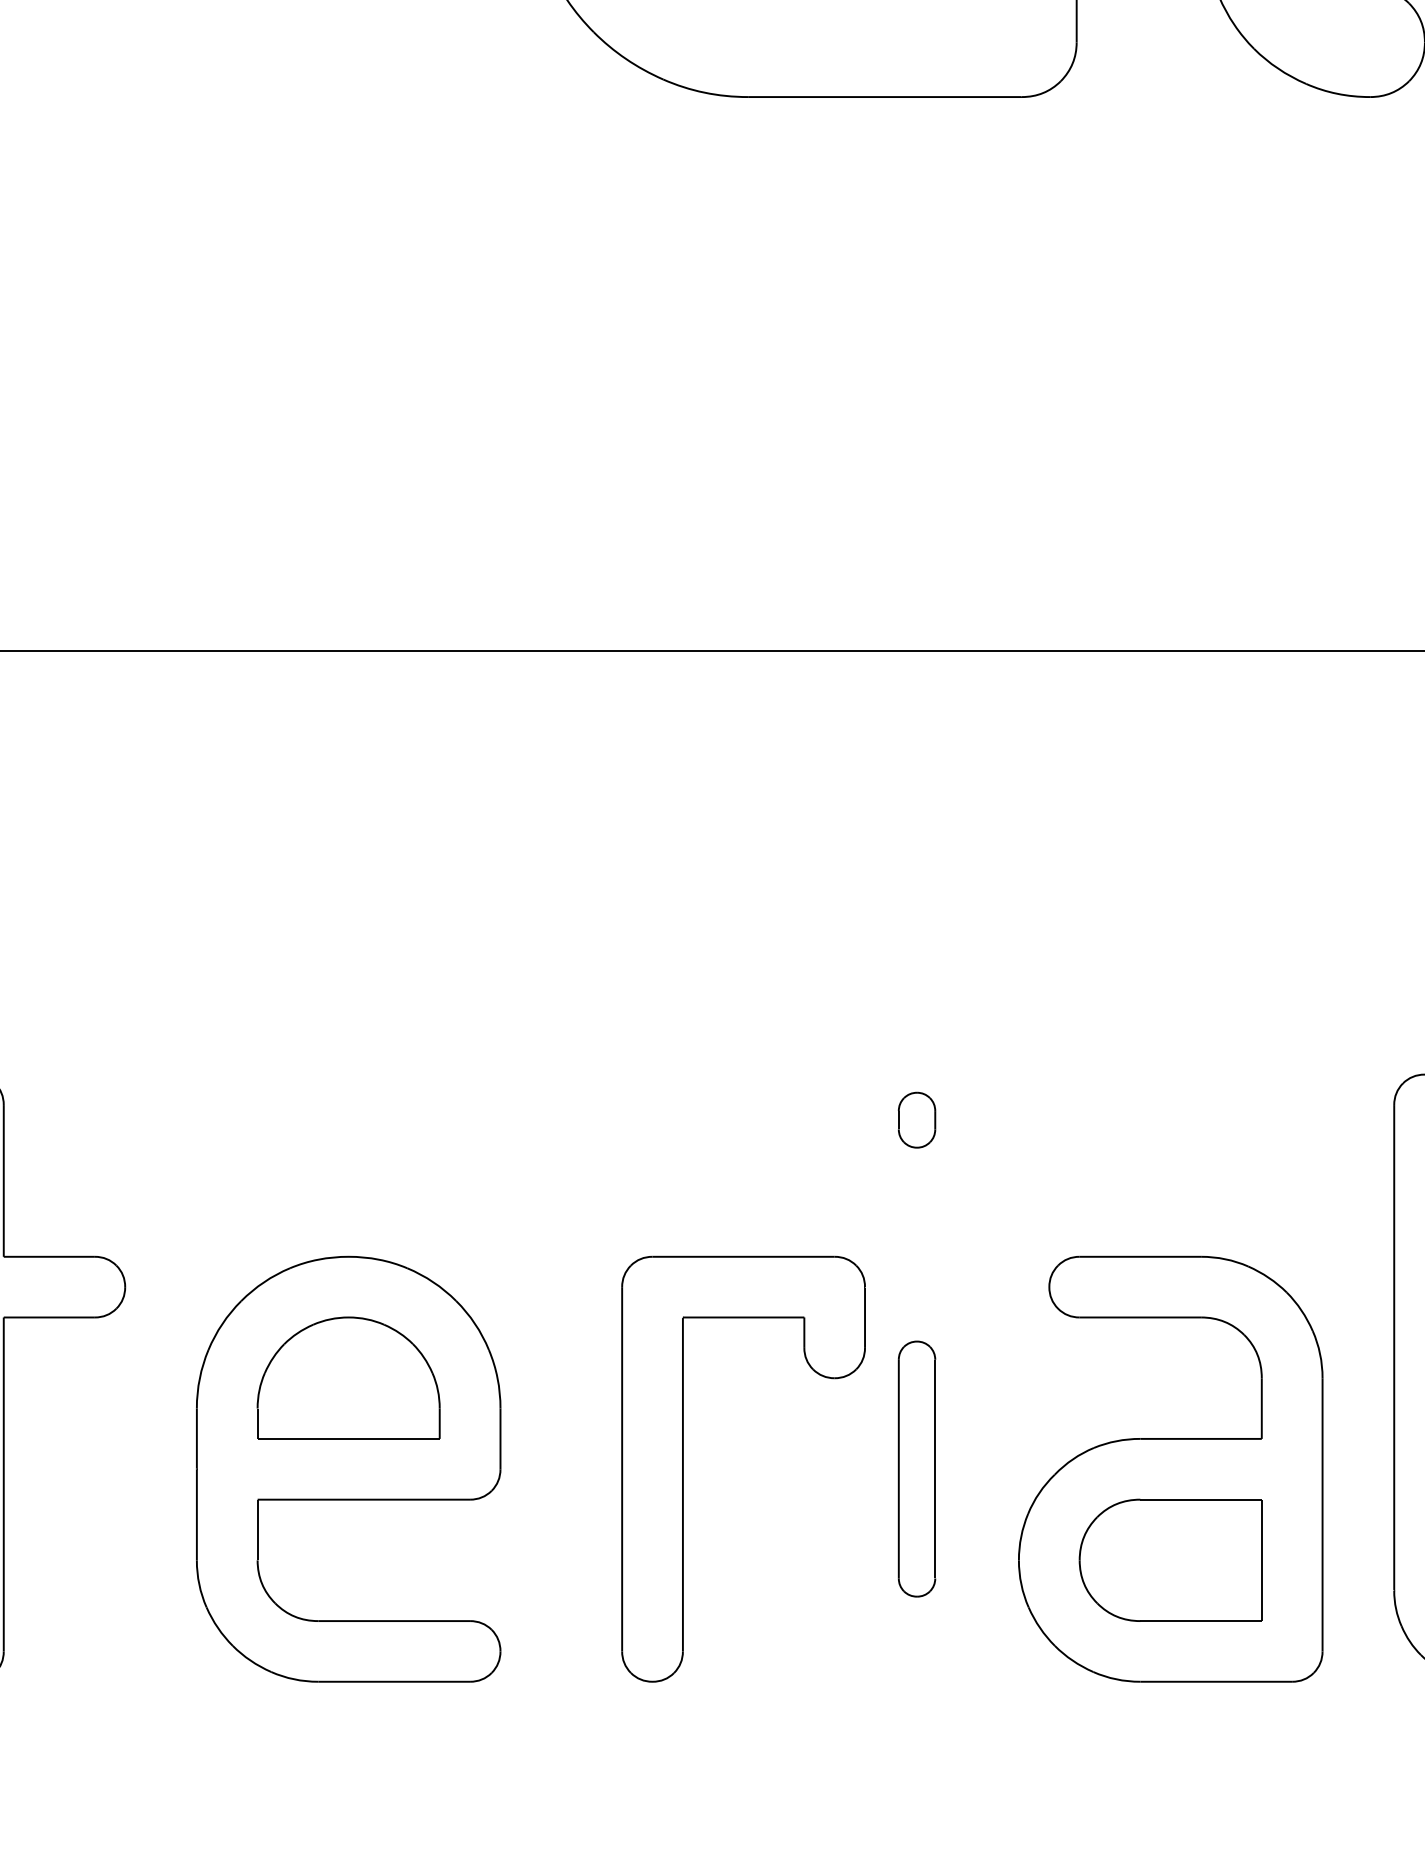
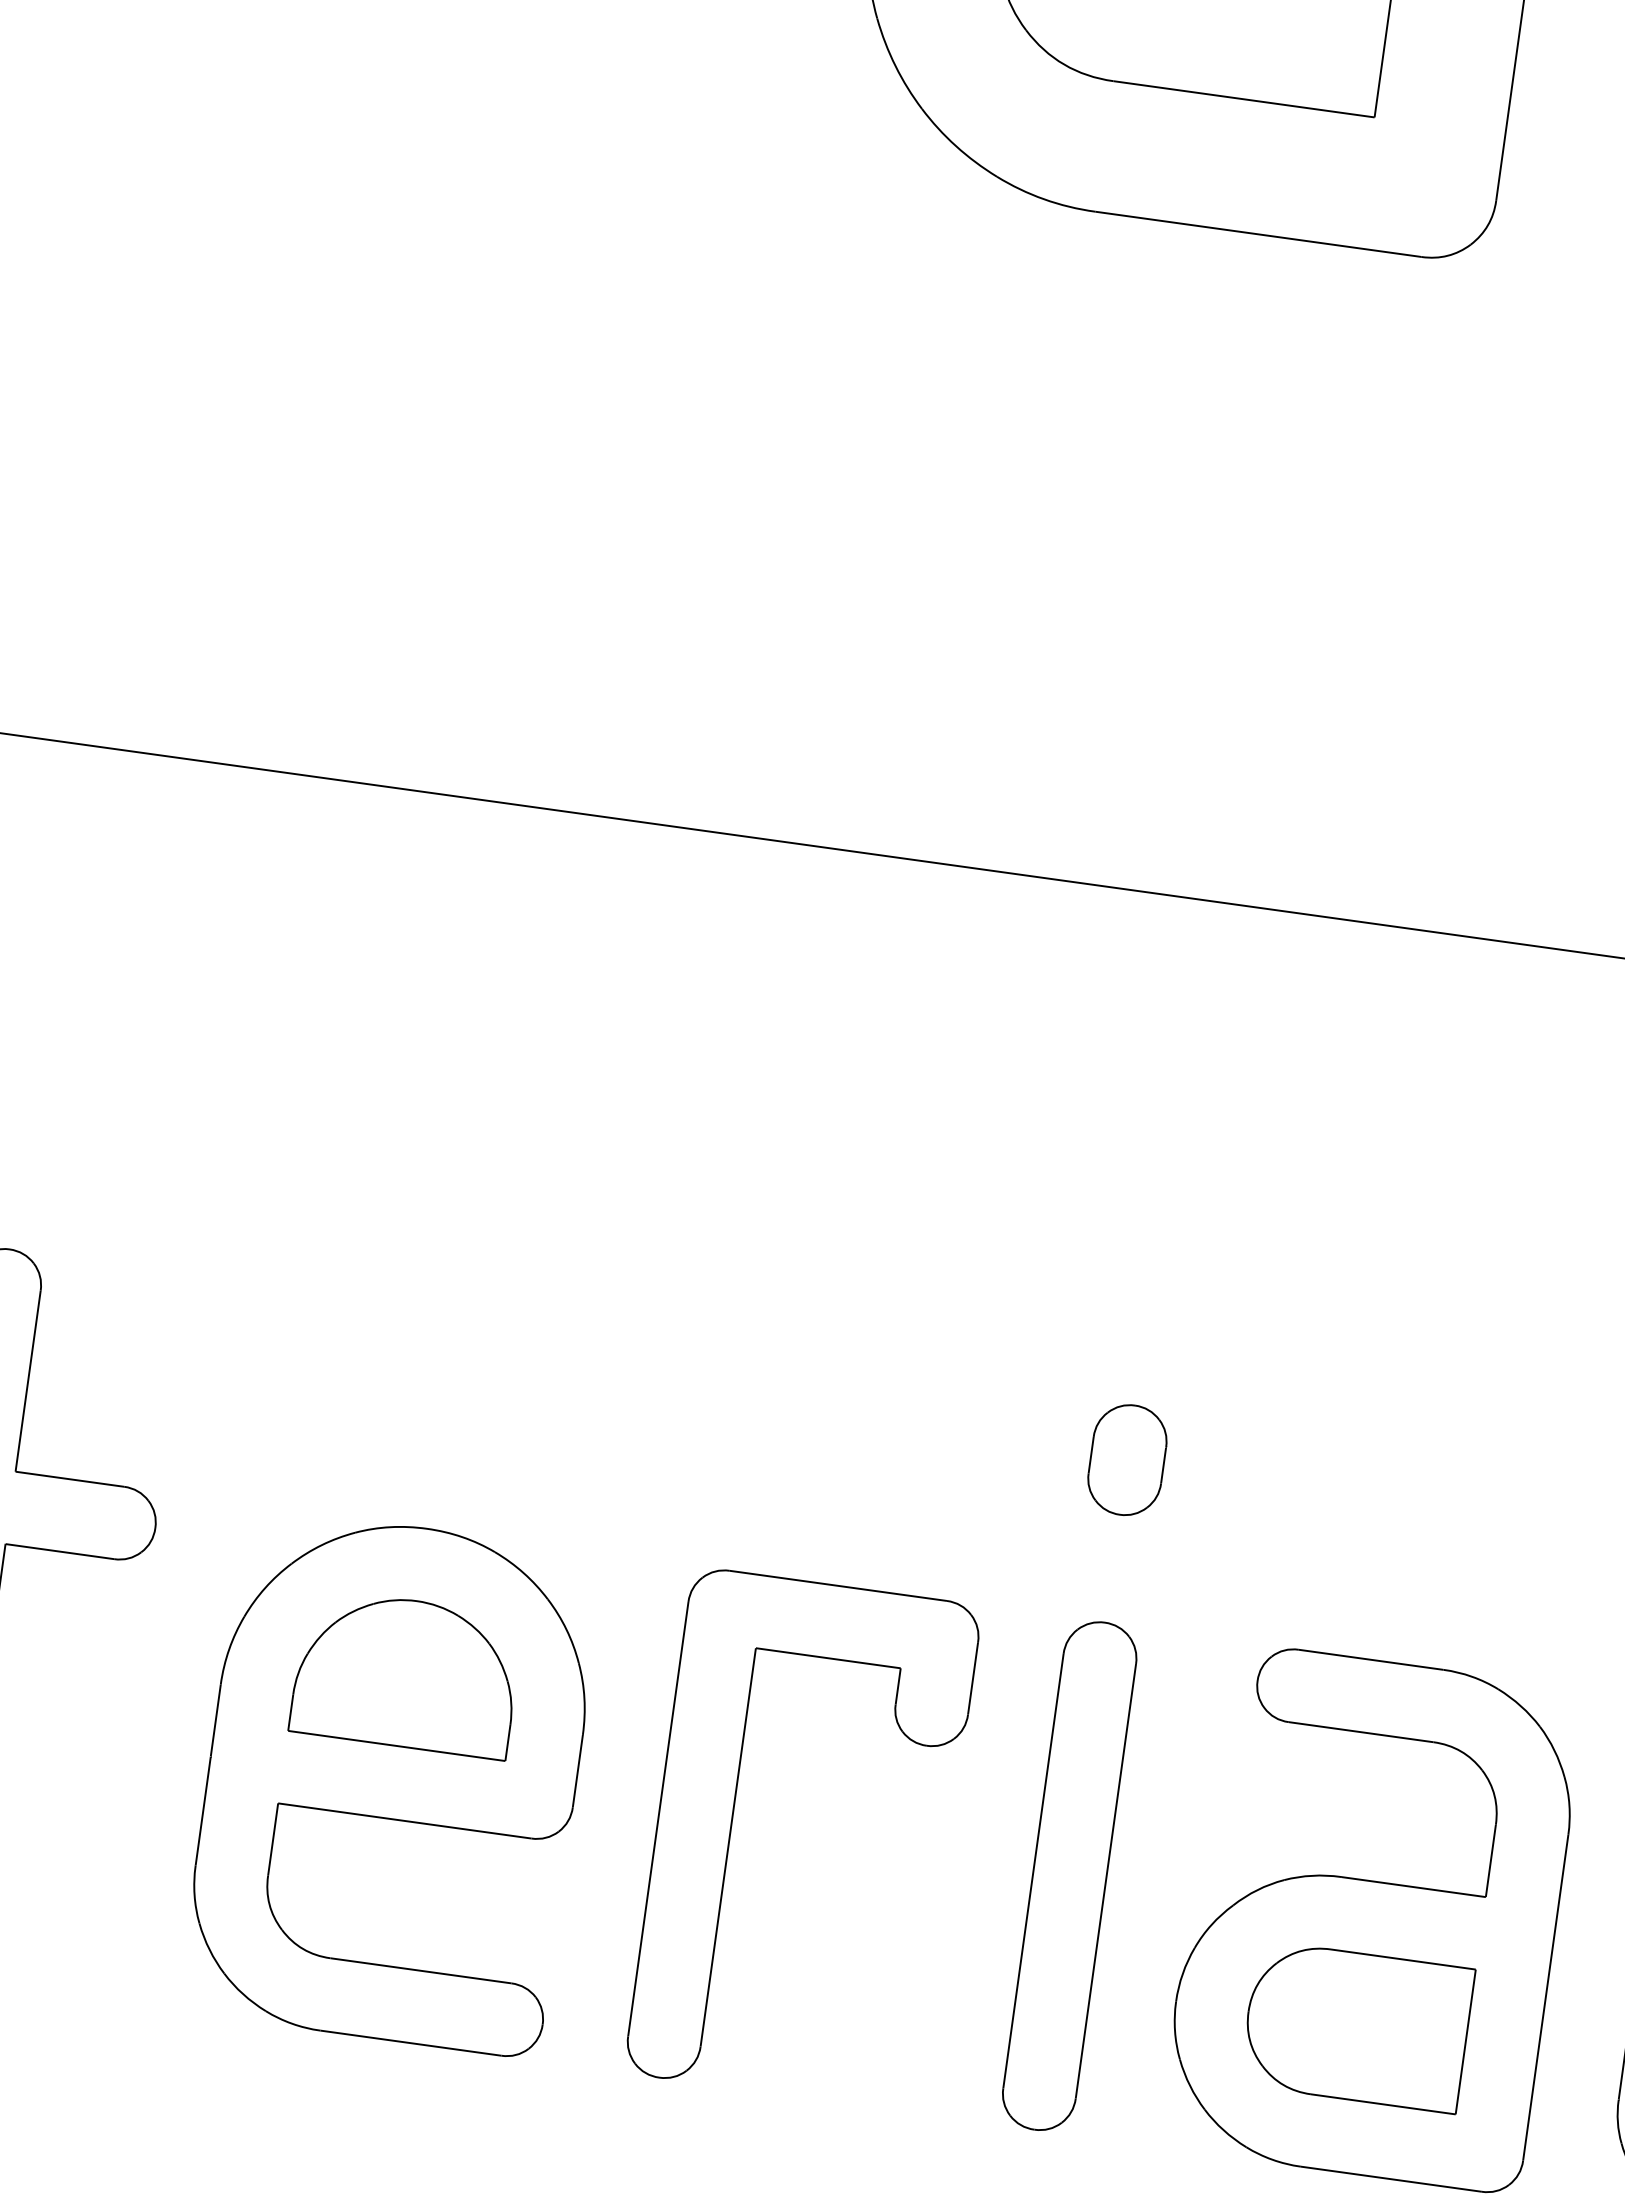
part: (916, 1119) -> (1126, 1459), size x1.67
part: (683, 1468) -> (731, 1828), moved
part: (916, 1468) -> (1069, 1875), size x1.67

